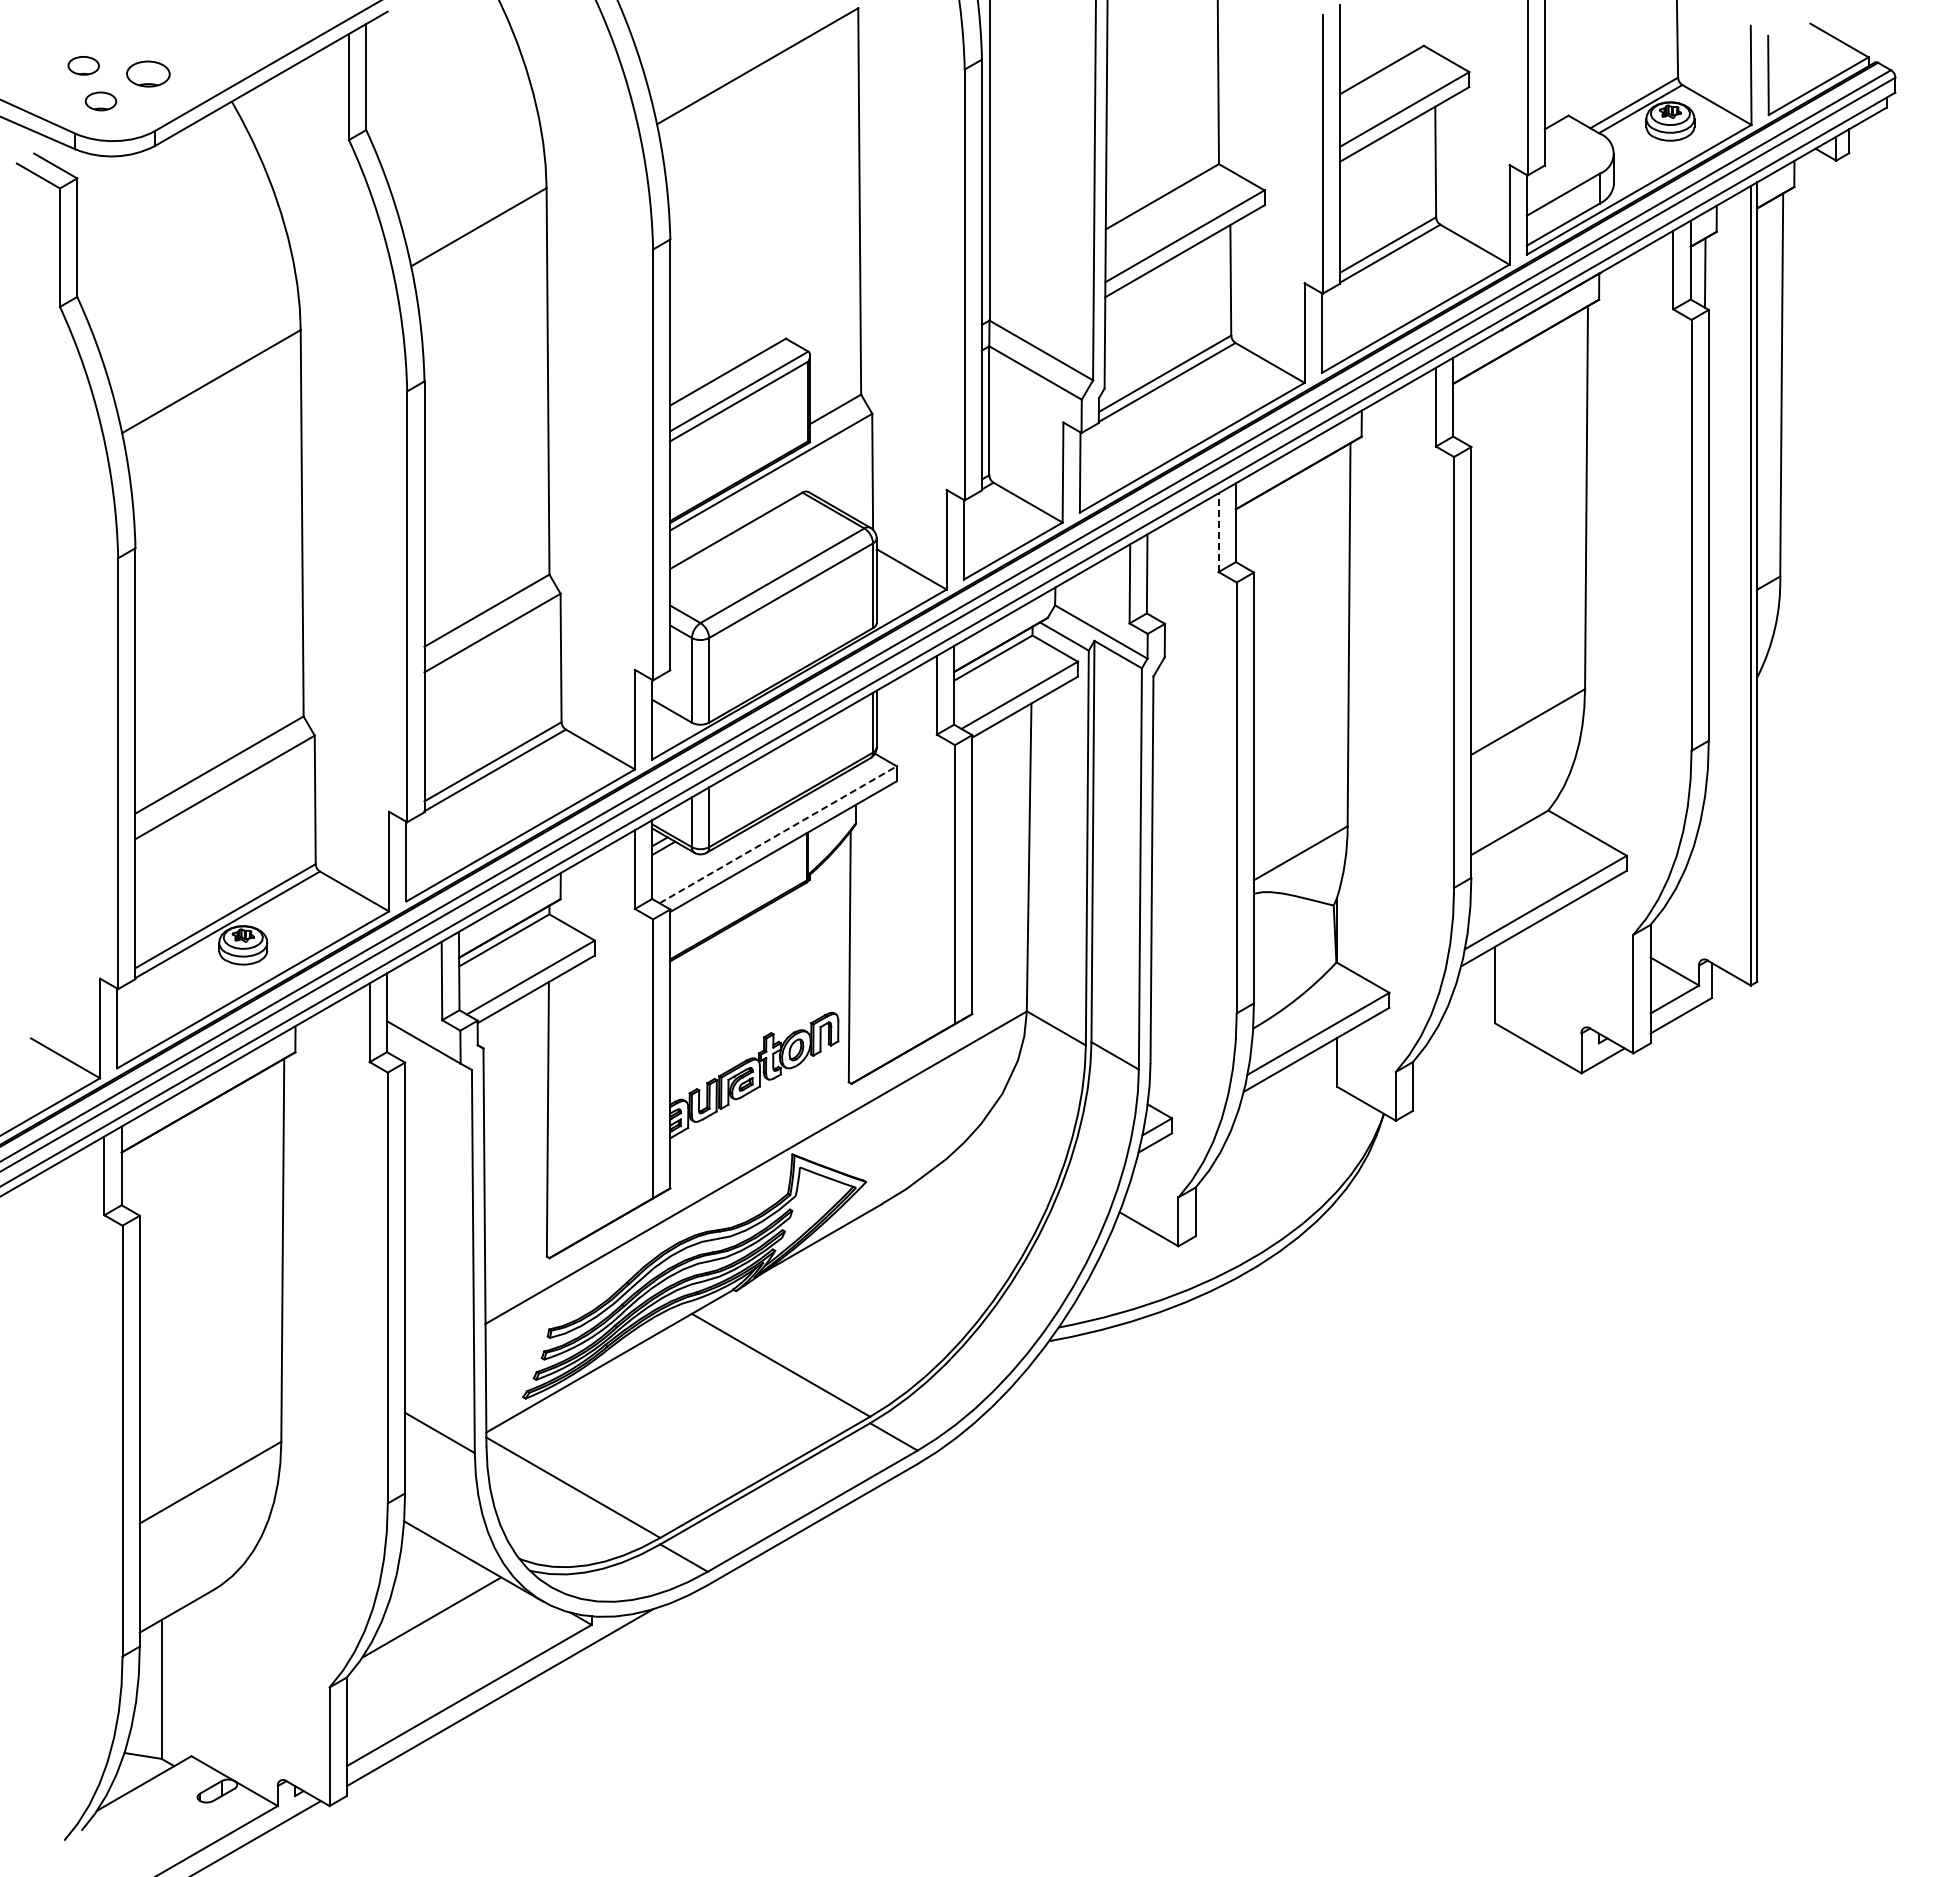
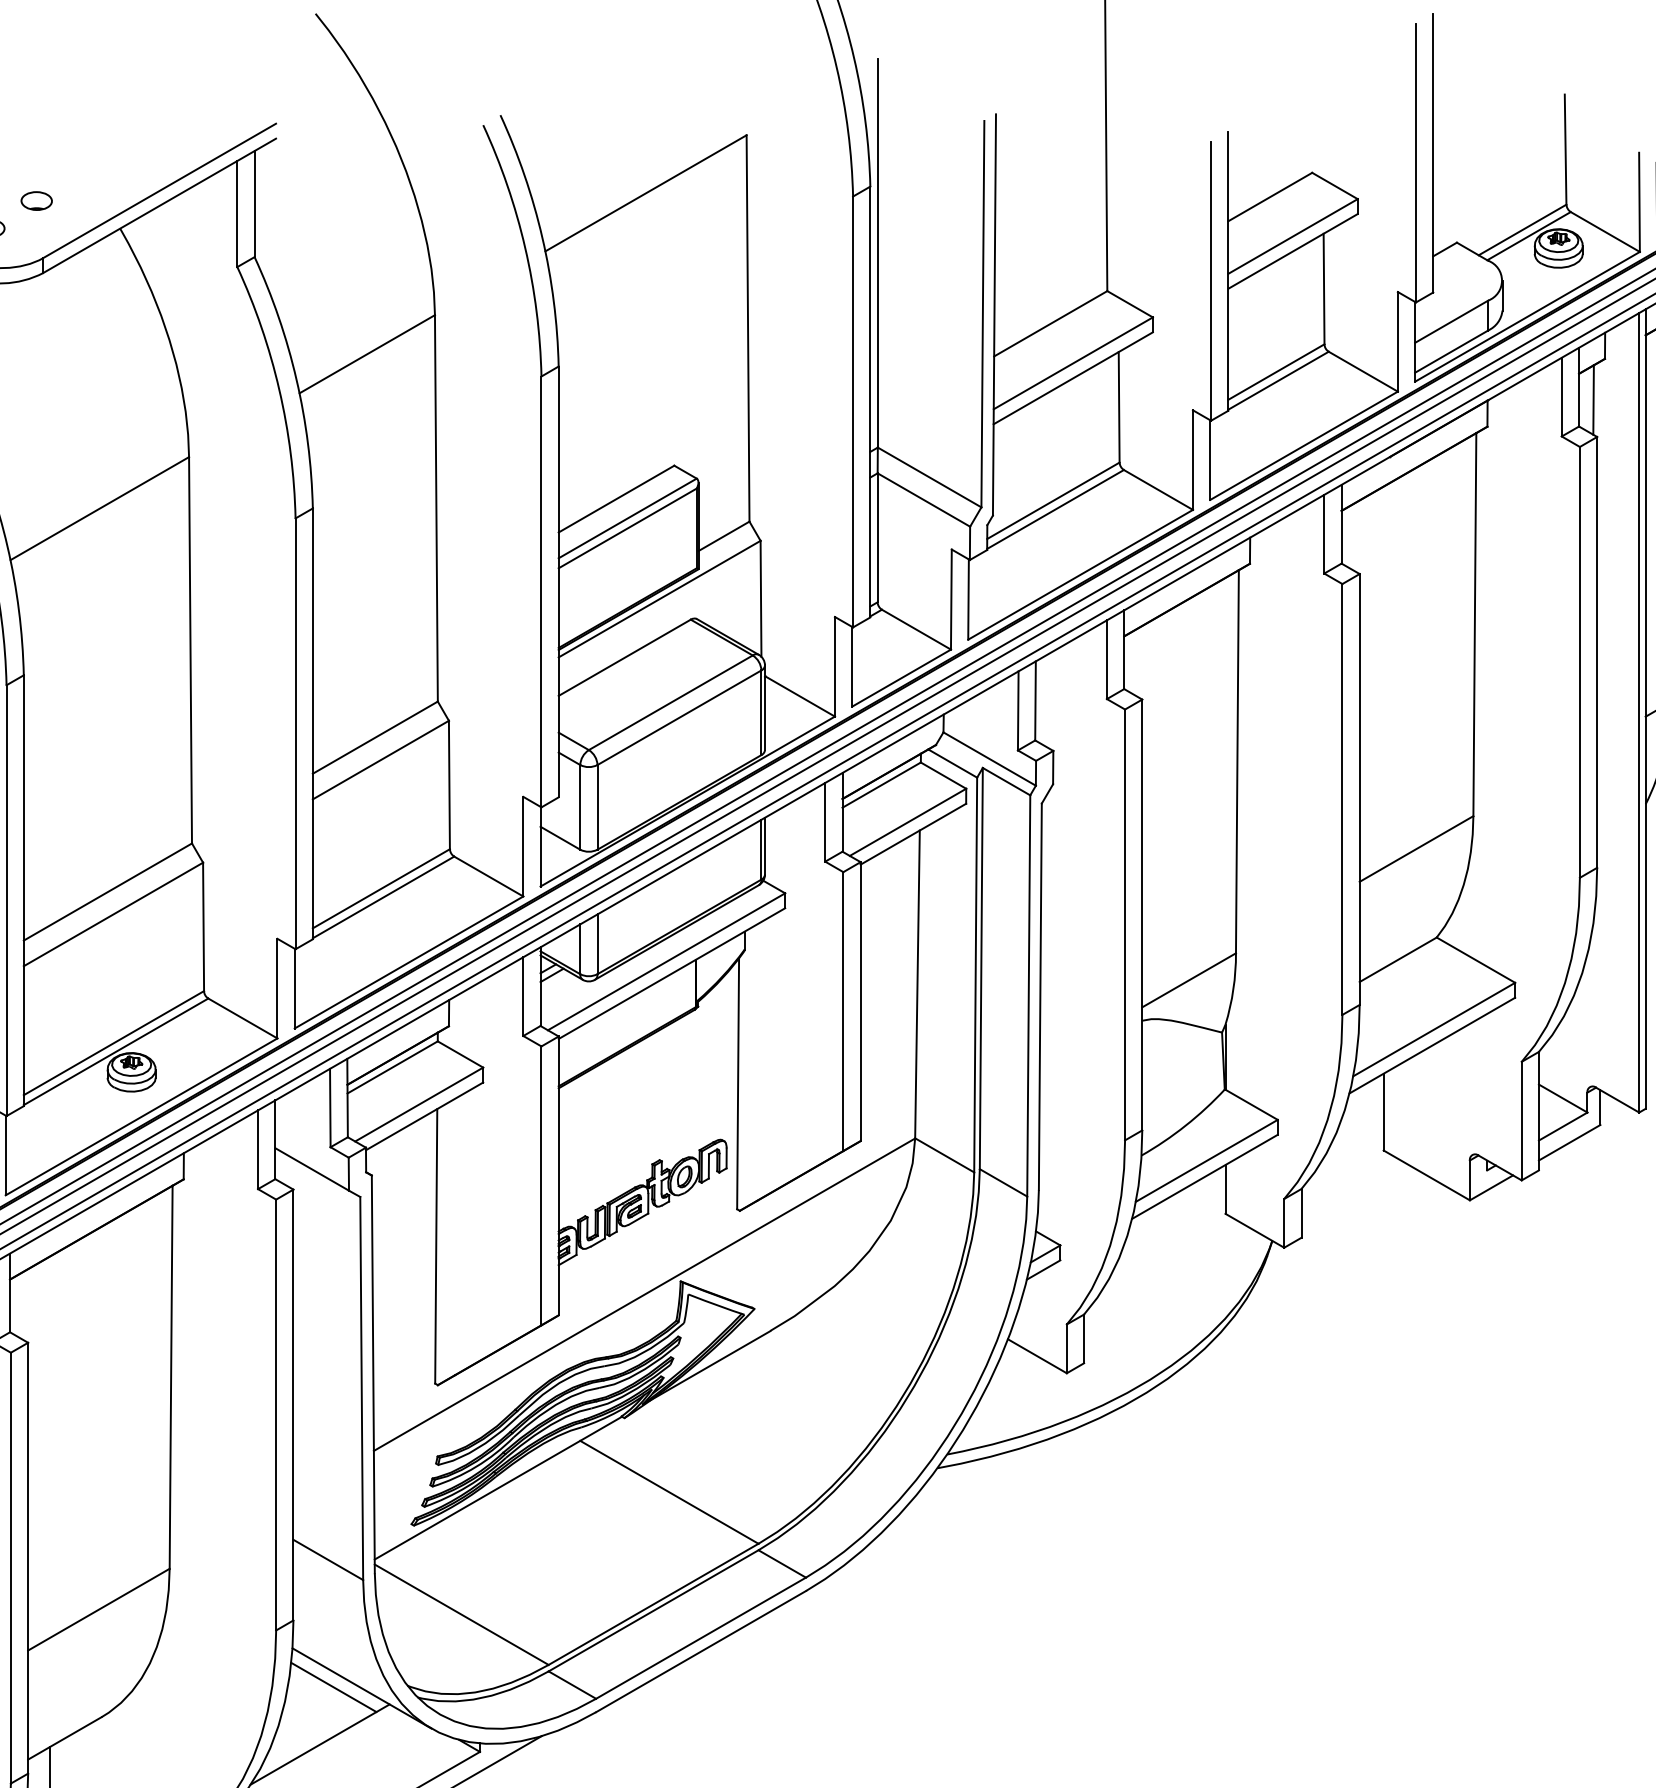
part: (148, 73) -> (36, 200), size x0.71
line: (1218, 532) -> (1106, 659), dashed -> solid
line: (778, 834) -> (666, 961), dashed -> solid
line: (445, 1560) -> (333, 1687), added

